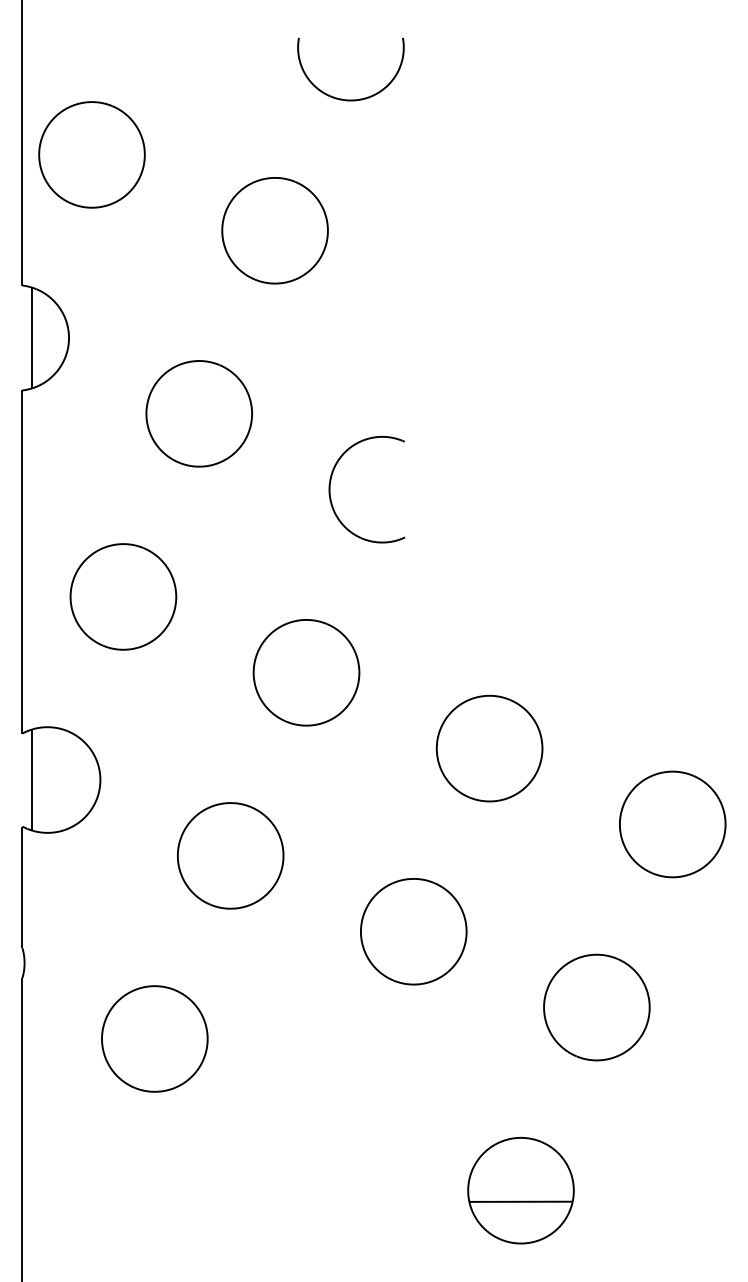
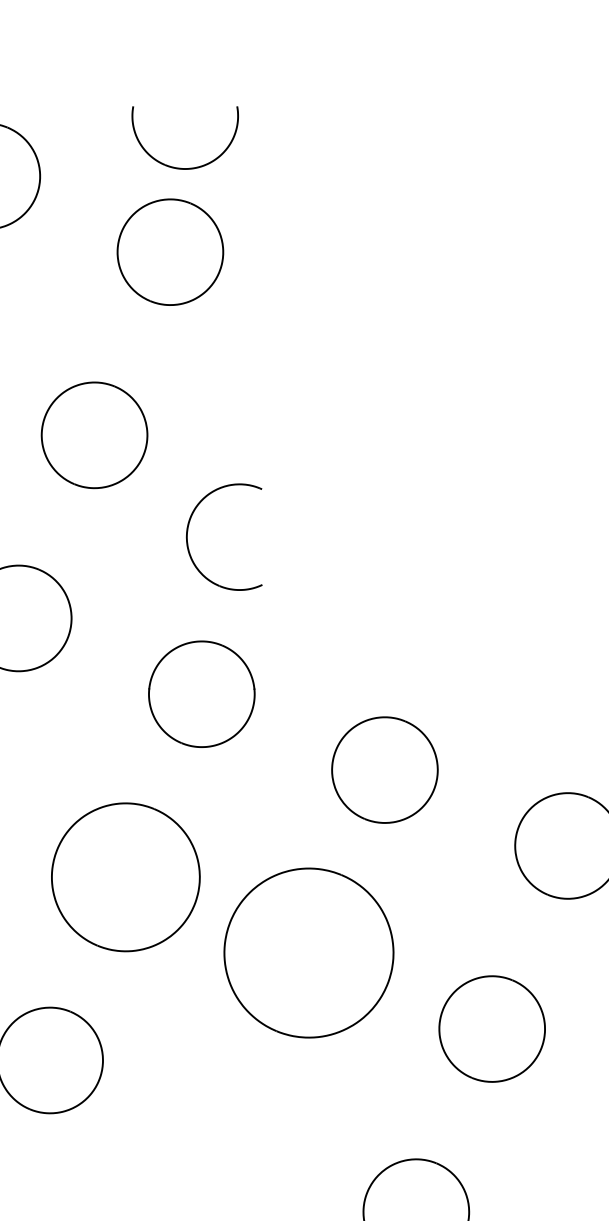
part: (350, 99) -> (184, 168), moved
part: (331, 481) -> (188, 529), moved
part: (230, 855) -> (125, 877), size x1.4
part: (413, 931) -> (308, 953), size x1.6

